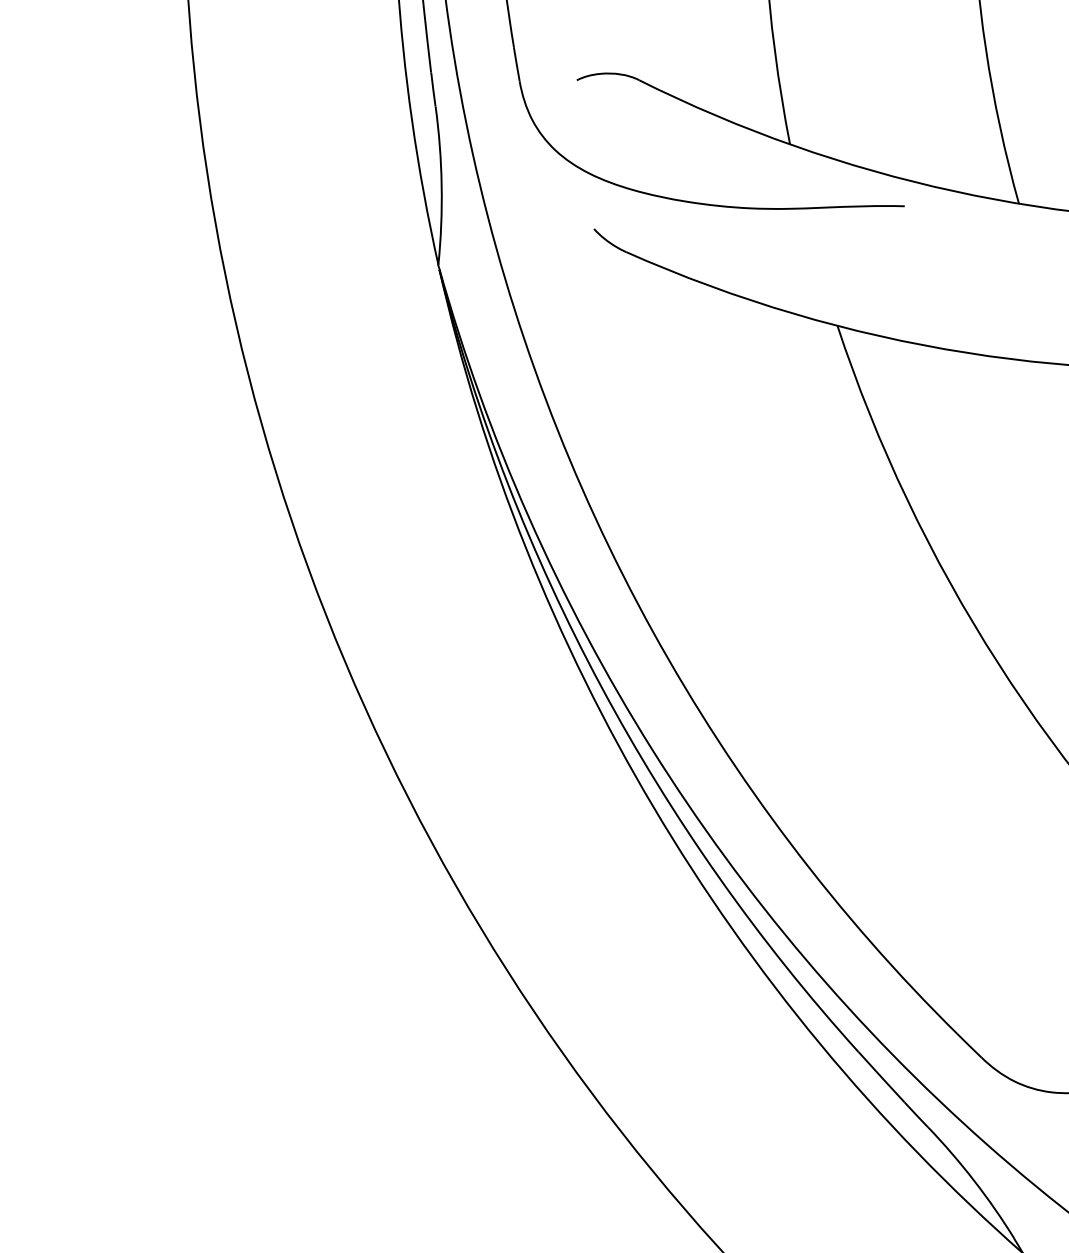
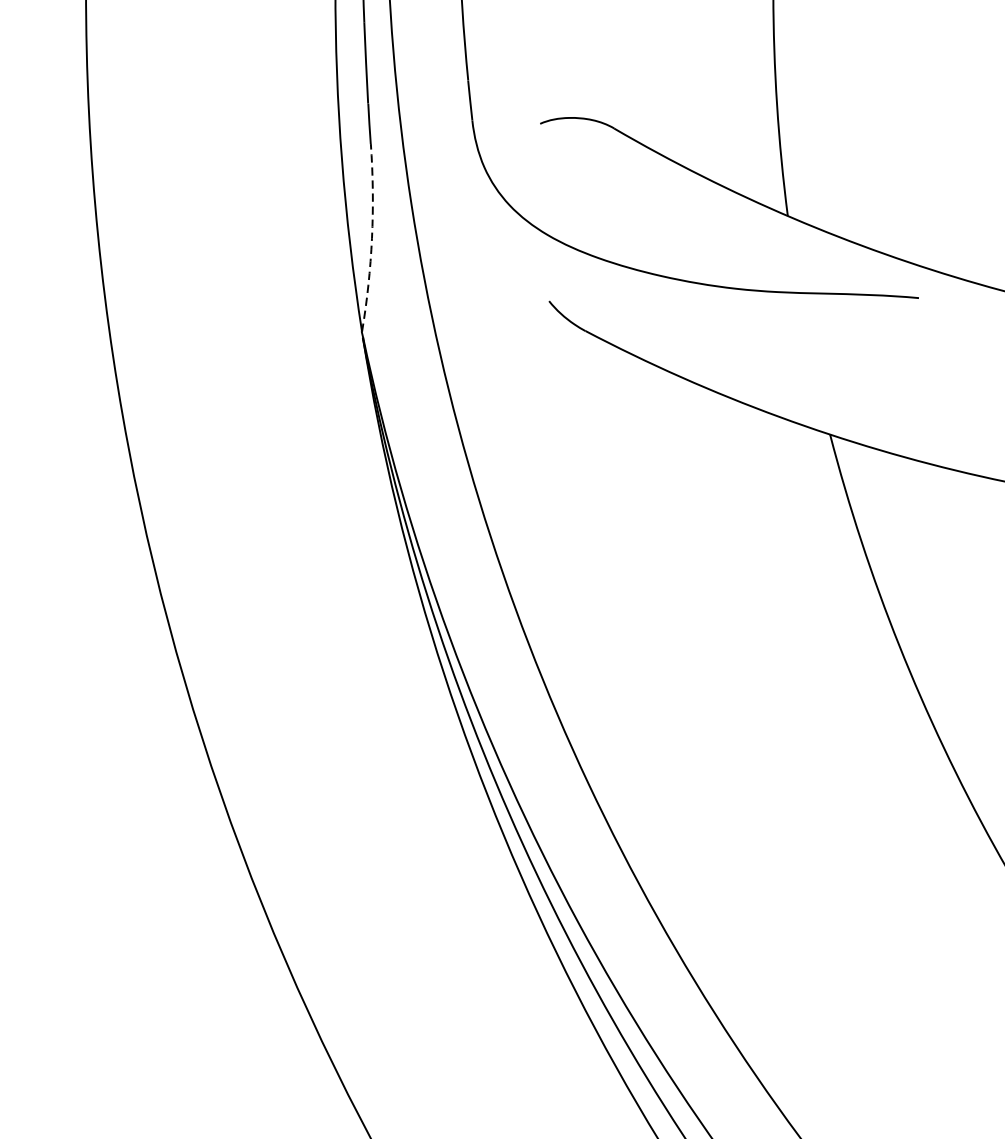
arc: (441, 185) -> (371, 238), solid -> dashed

